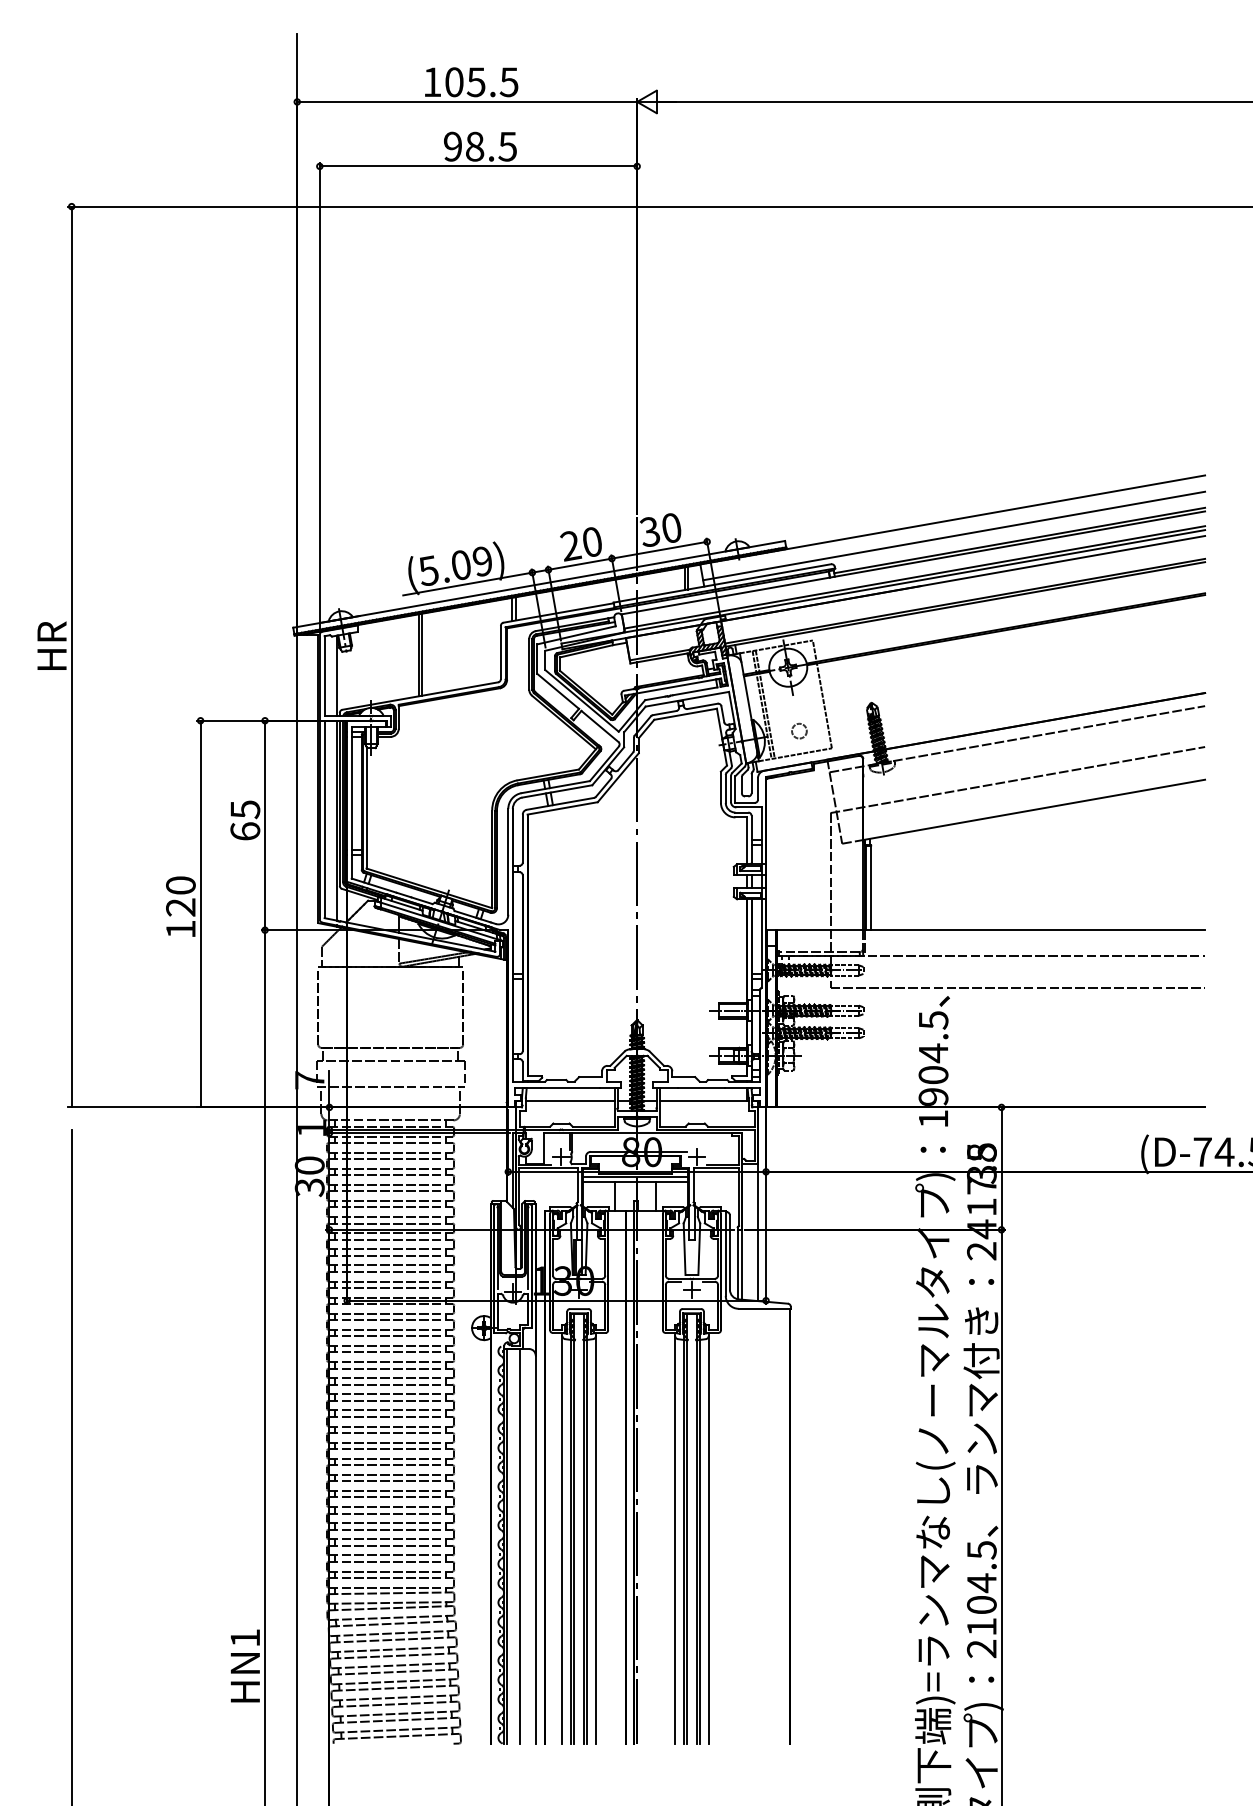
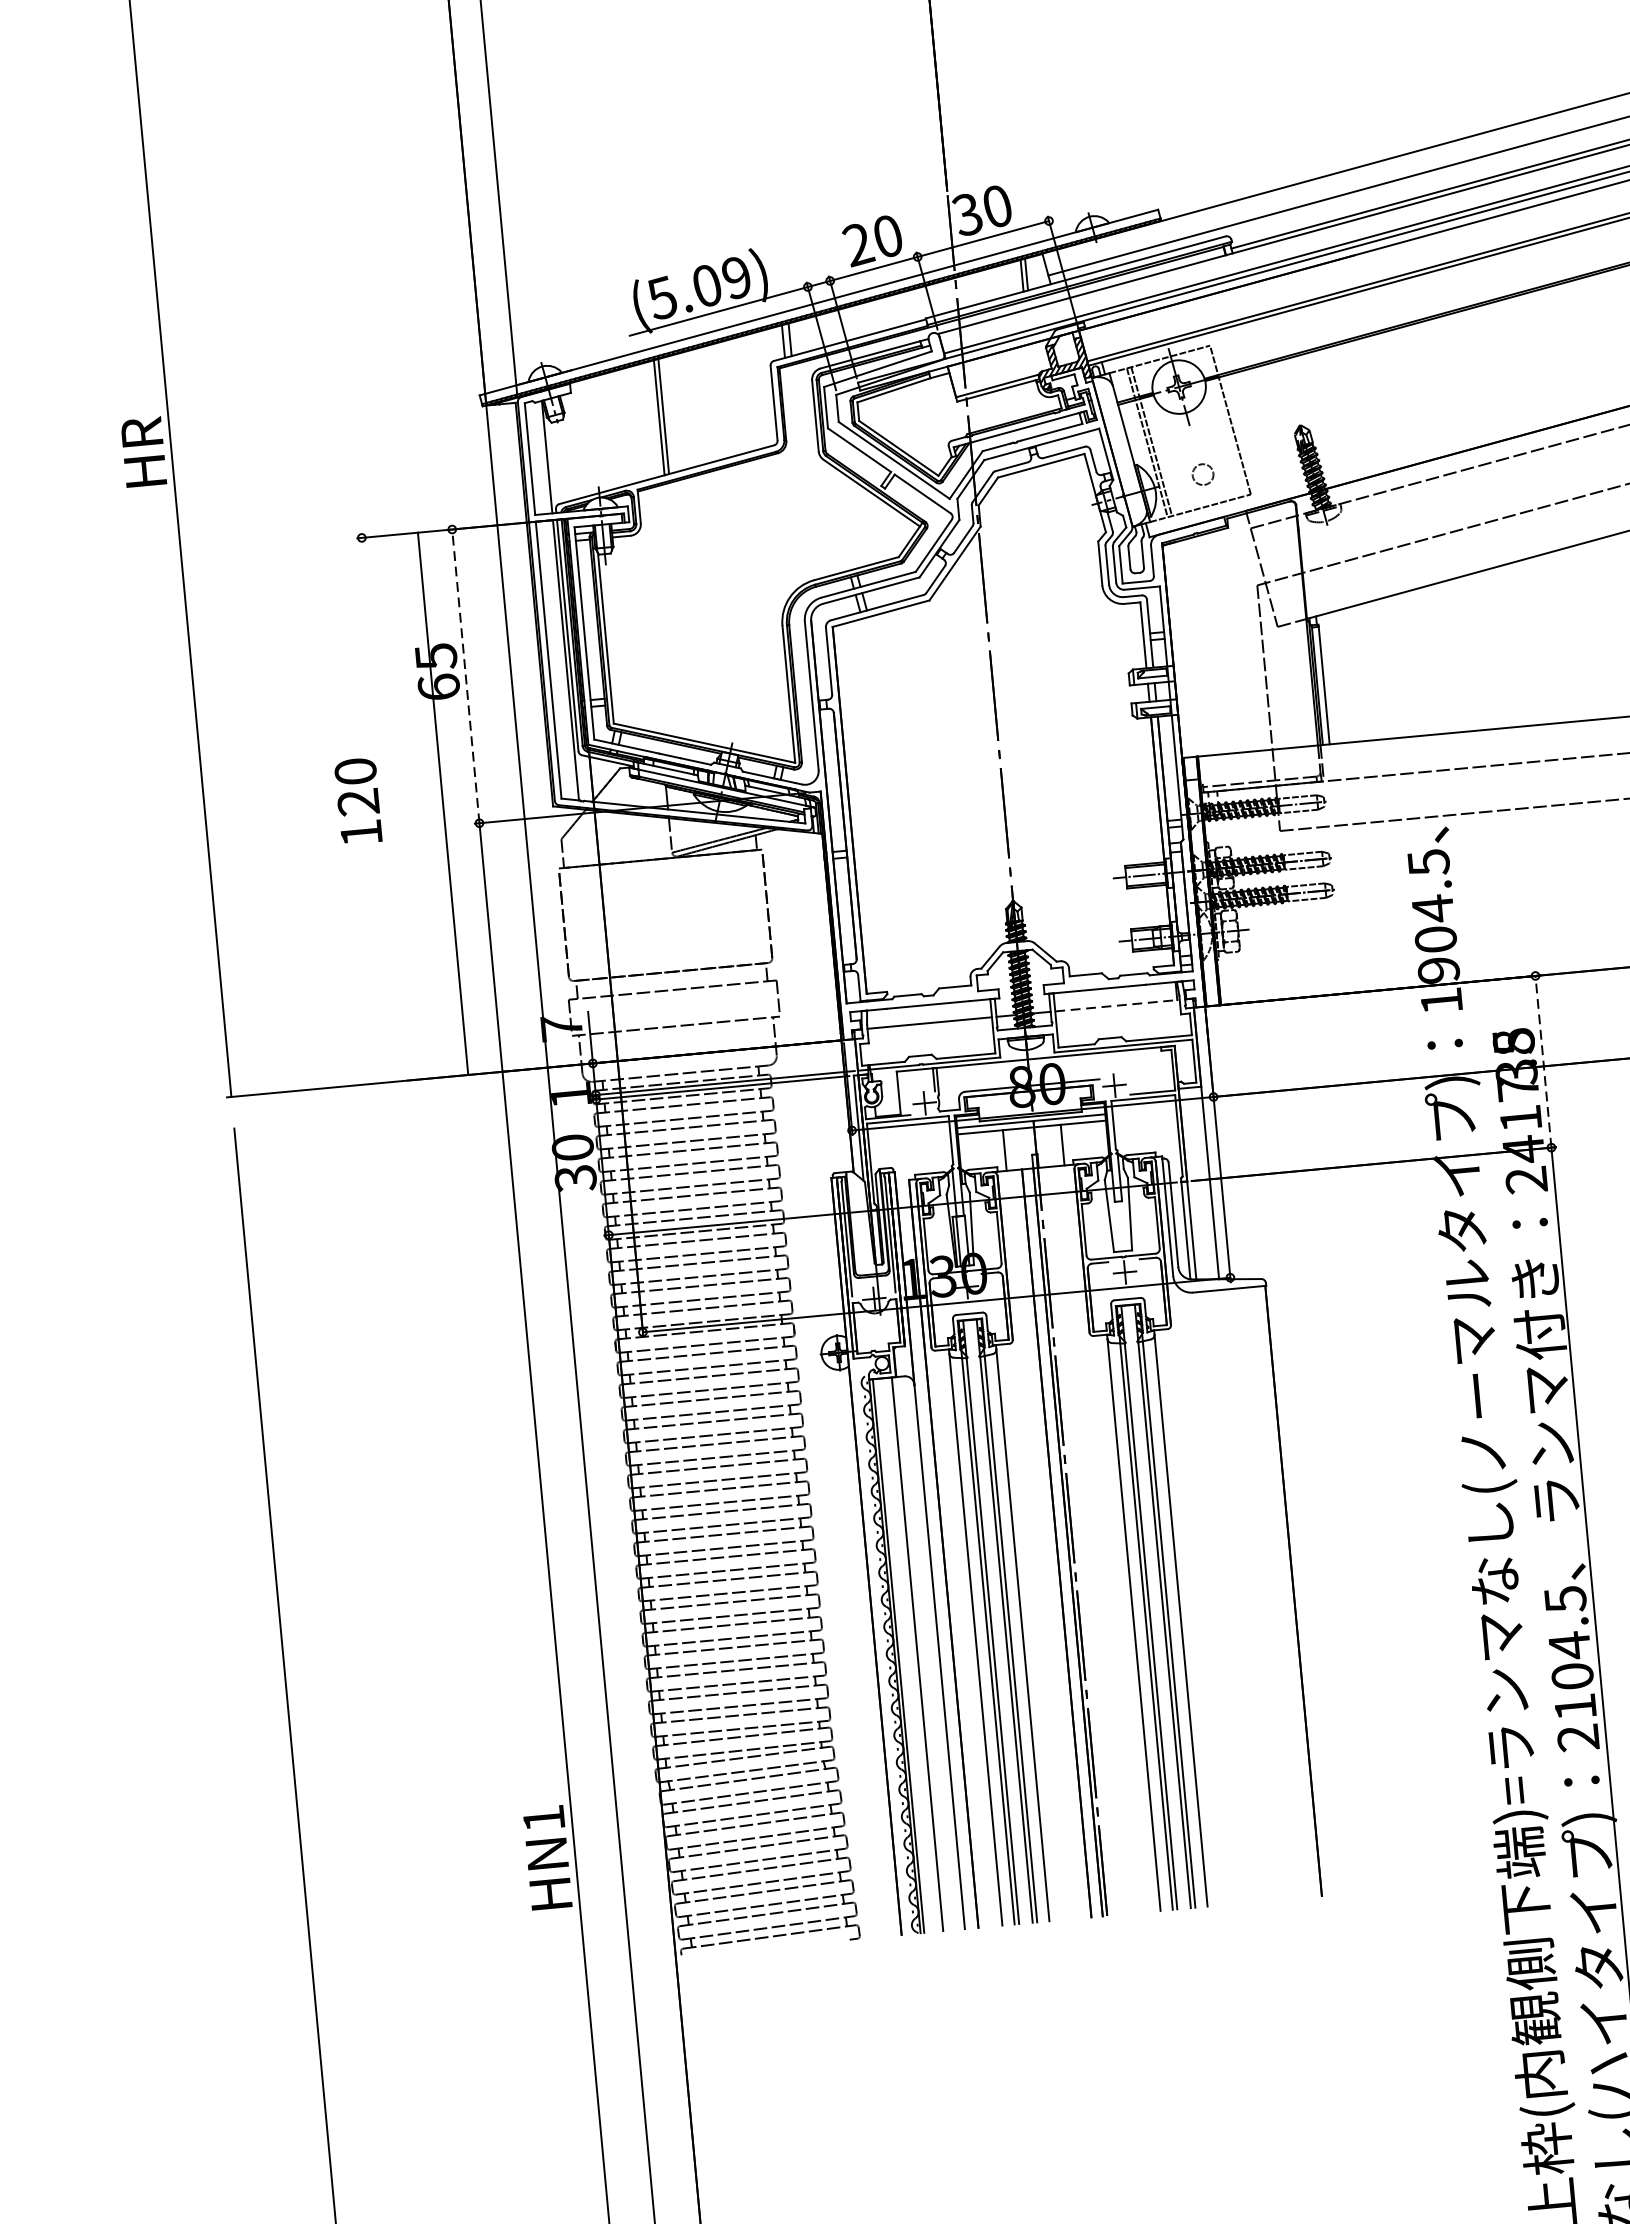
line: (265, 825) -> (466, 676), solid -> dashed
line: (200, 913) -> (442, 803), moved
line: (704, 1100) -> (1117, 1004), solid -> dashed
line: (1001, 1168) -> (1543, 1061), solid -> dashed

